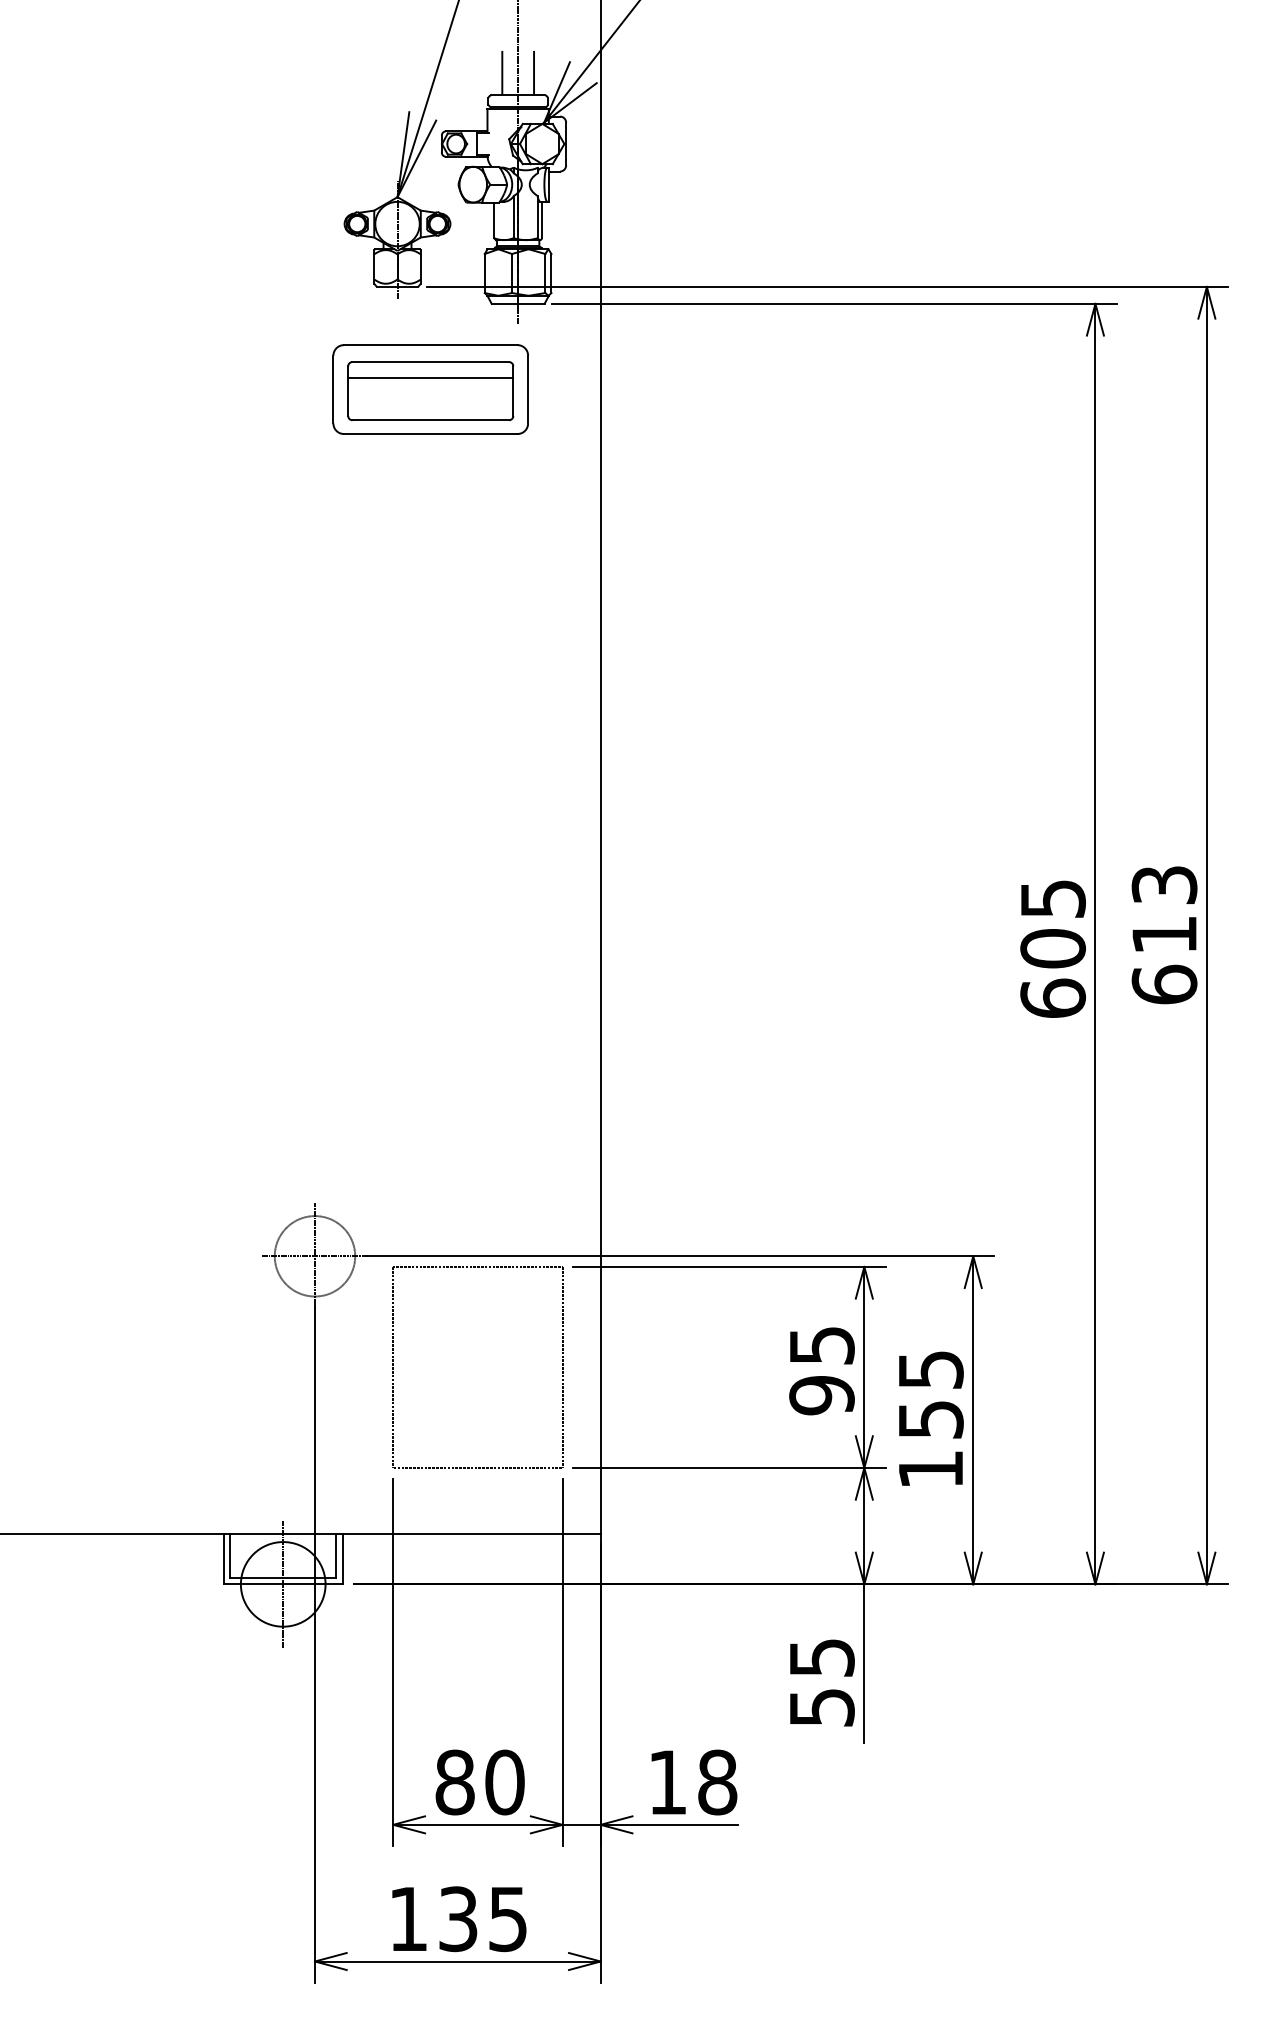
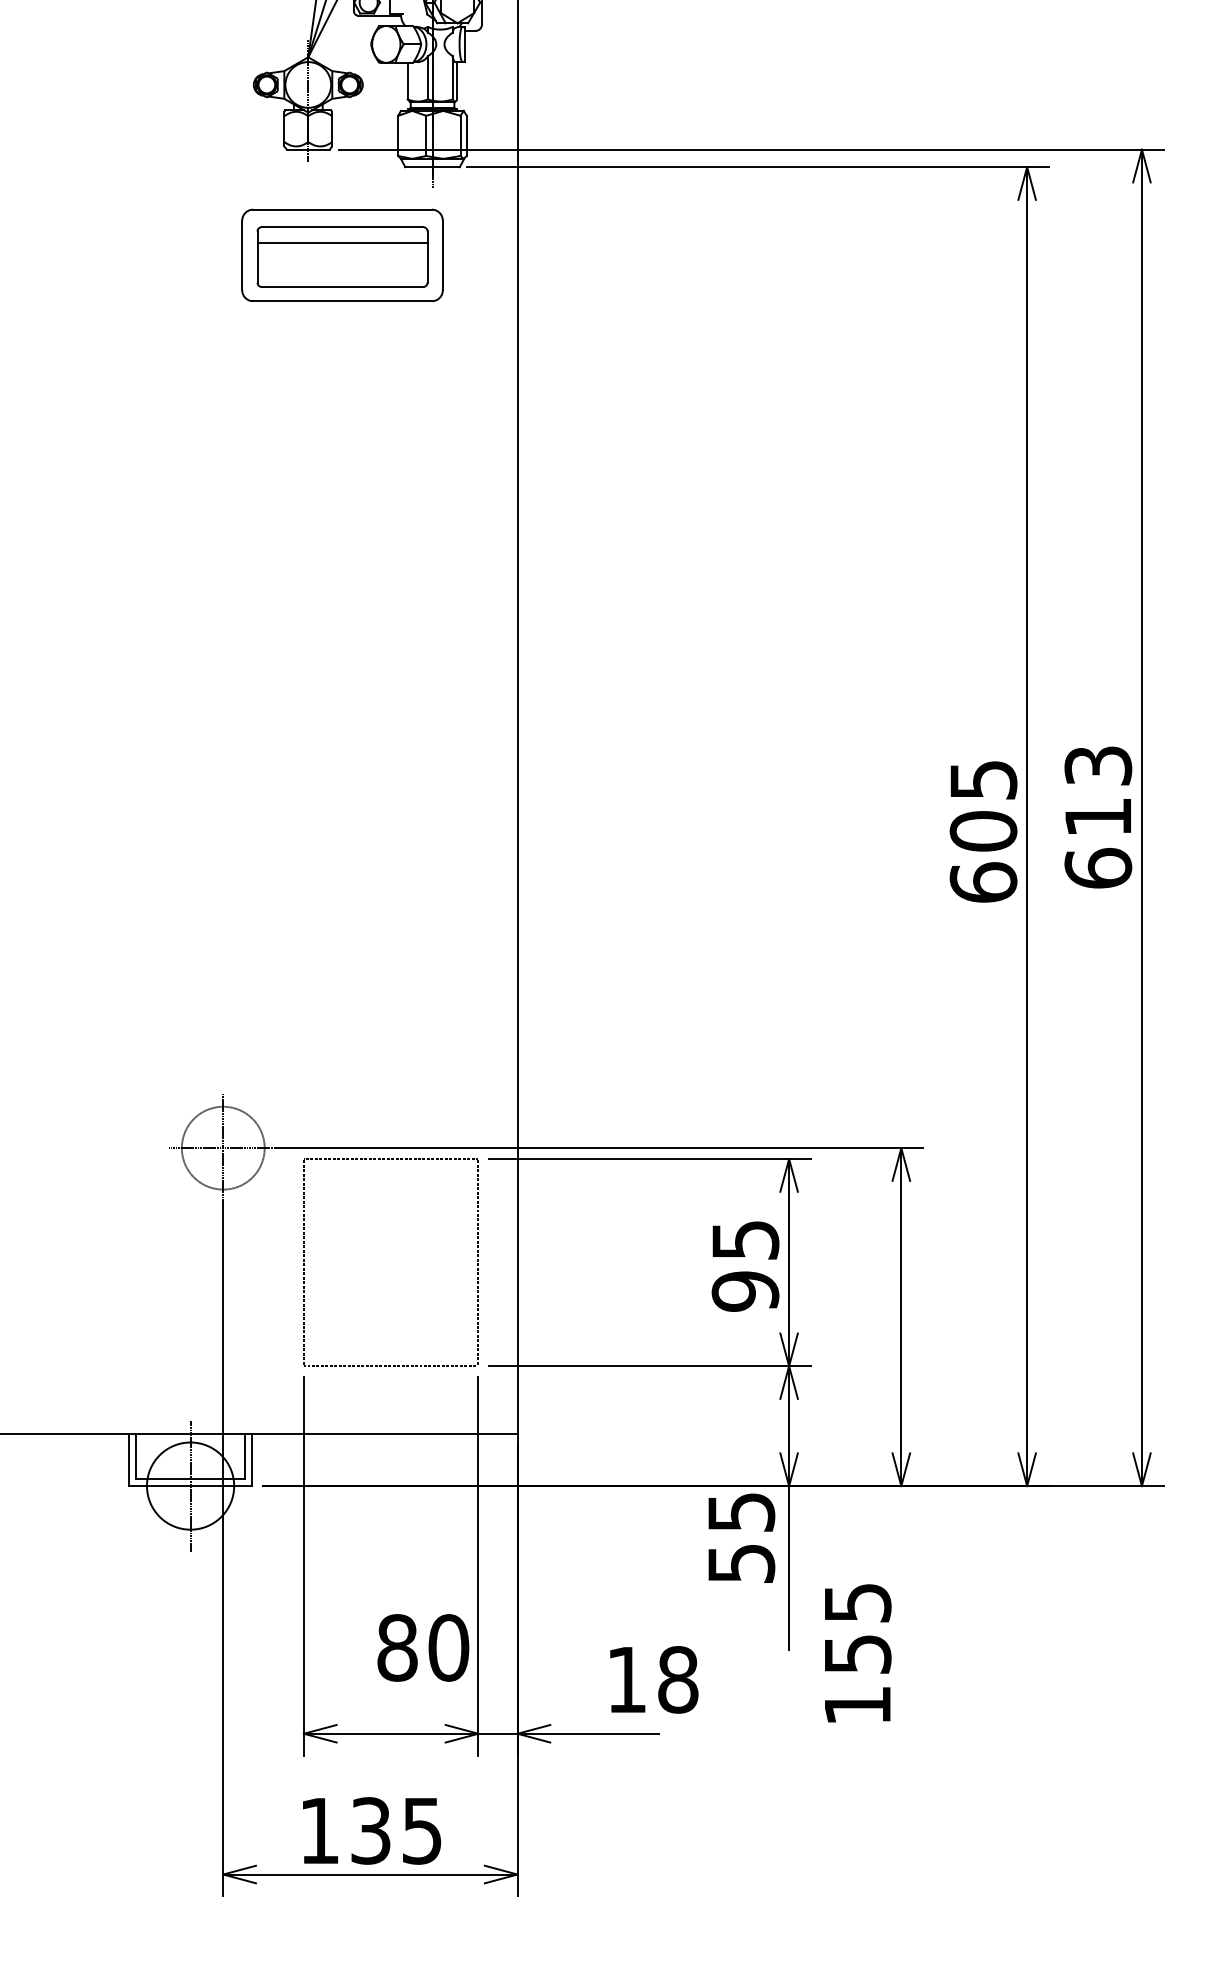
text: (931, 1418) -> (858, 1653), moved
text: (822, 1682) -> (741, 1537), moved
text: (479, 1782) -> (422, 1647), moved
text: (694, 1782) -> (654, 1679), moved

